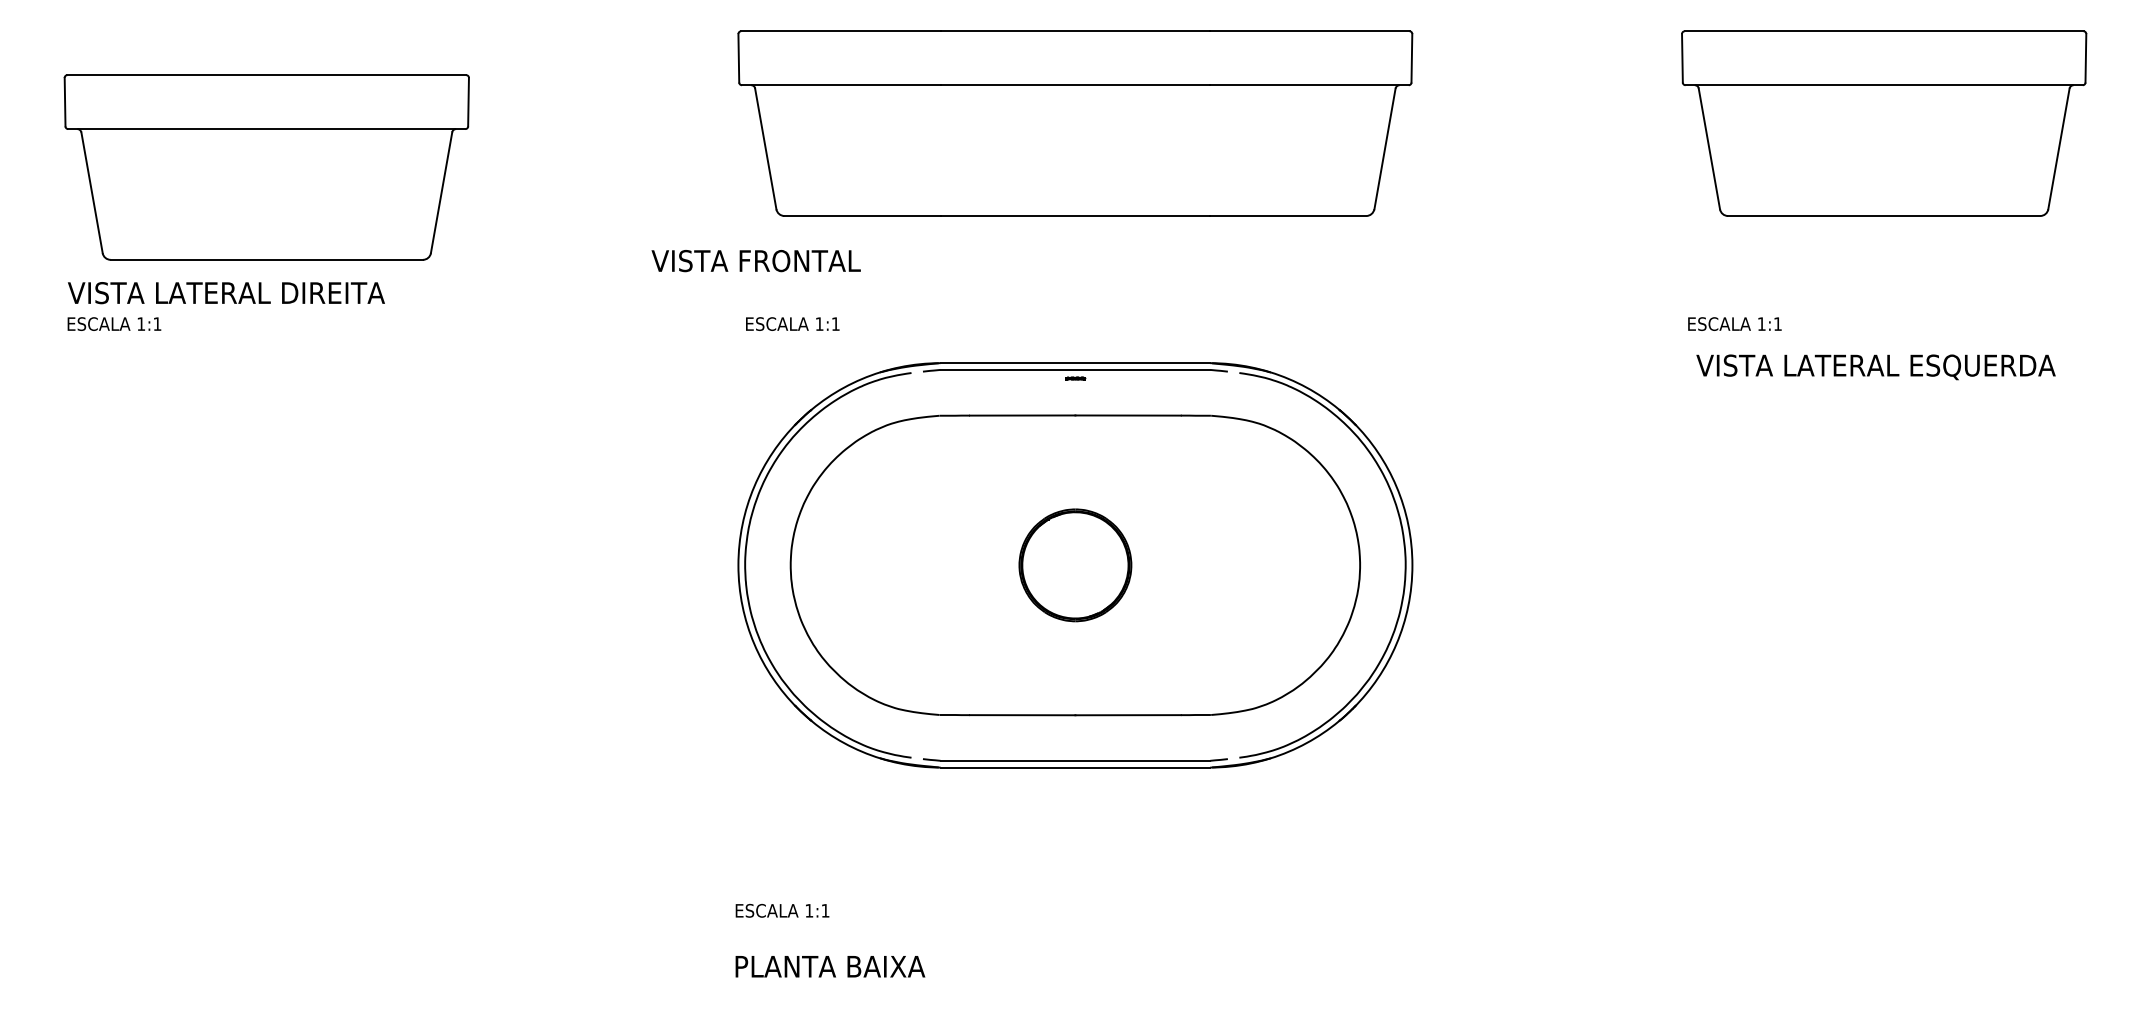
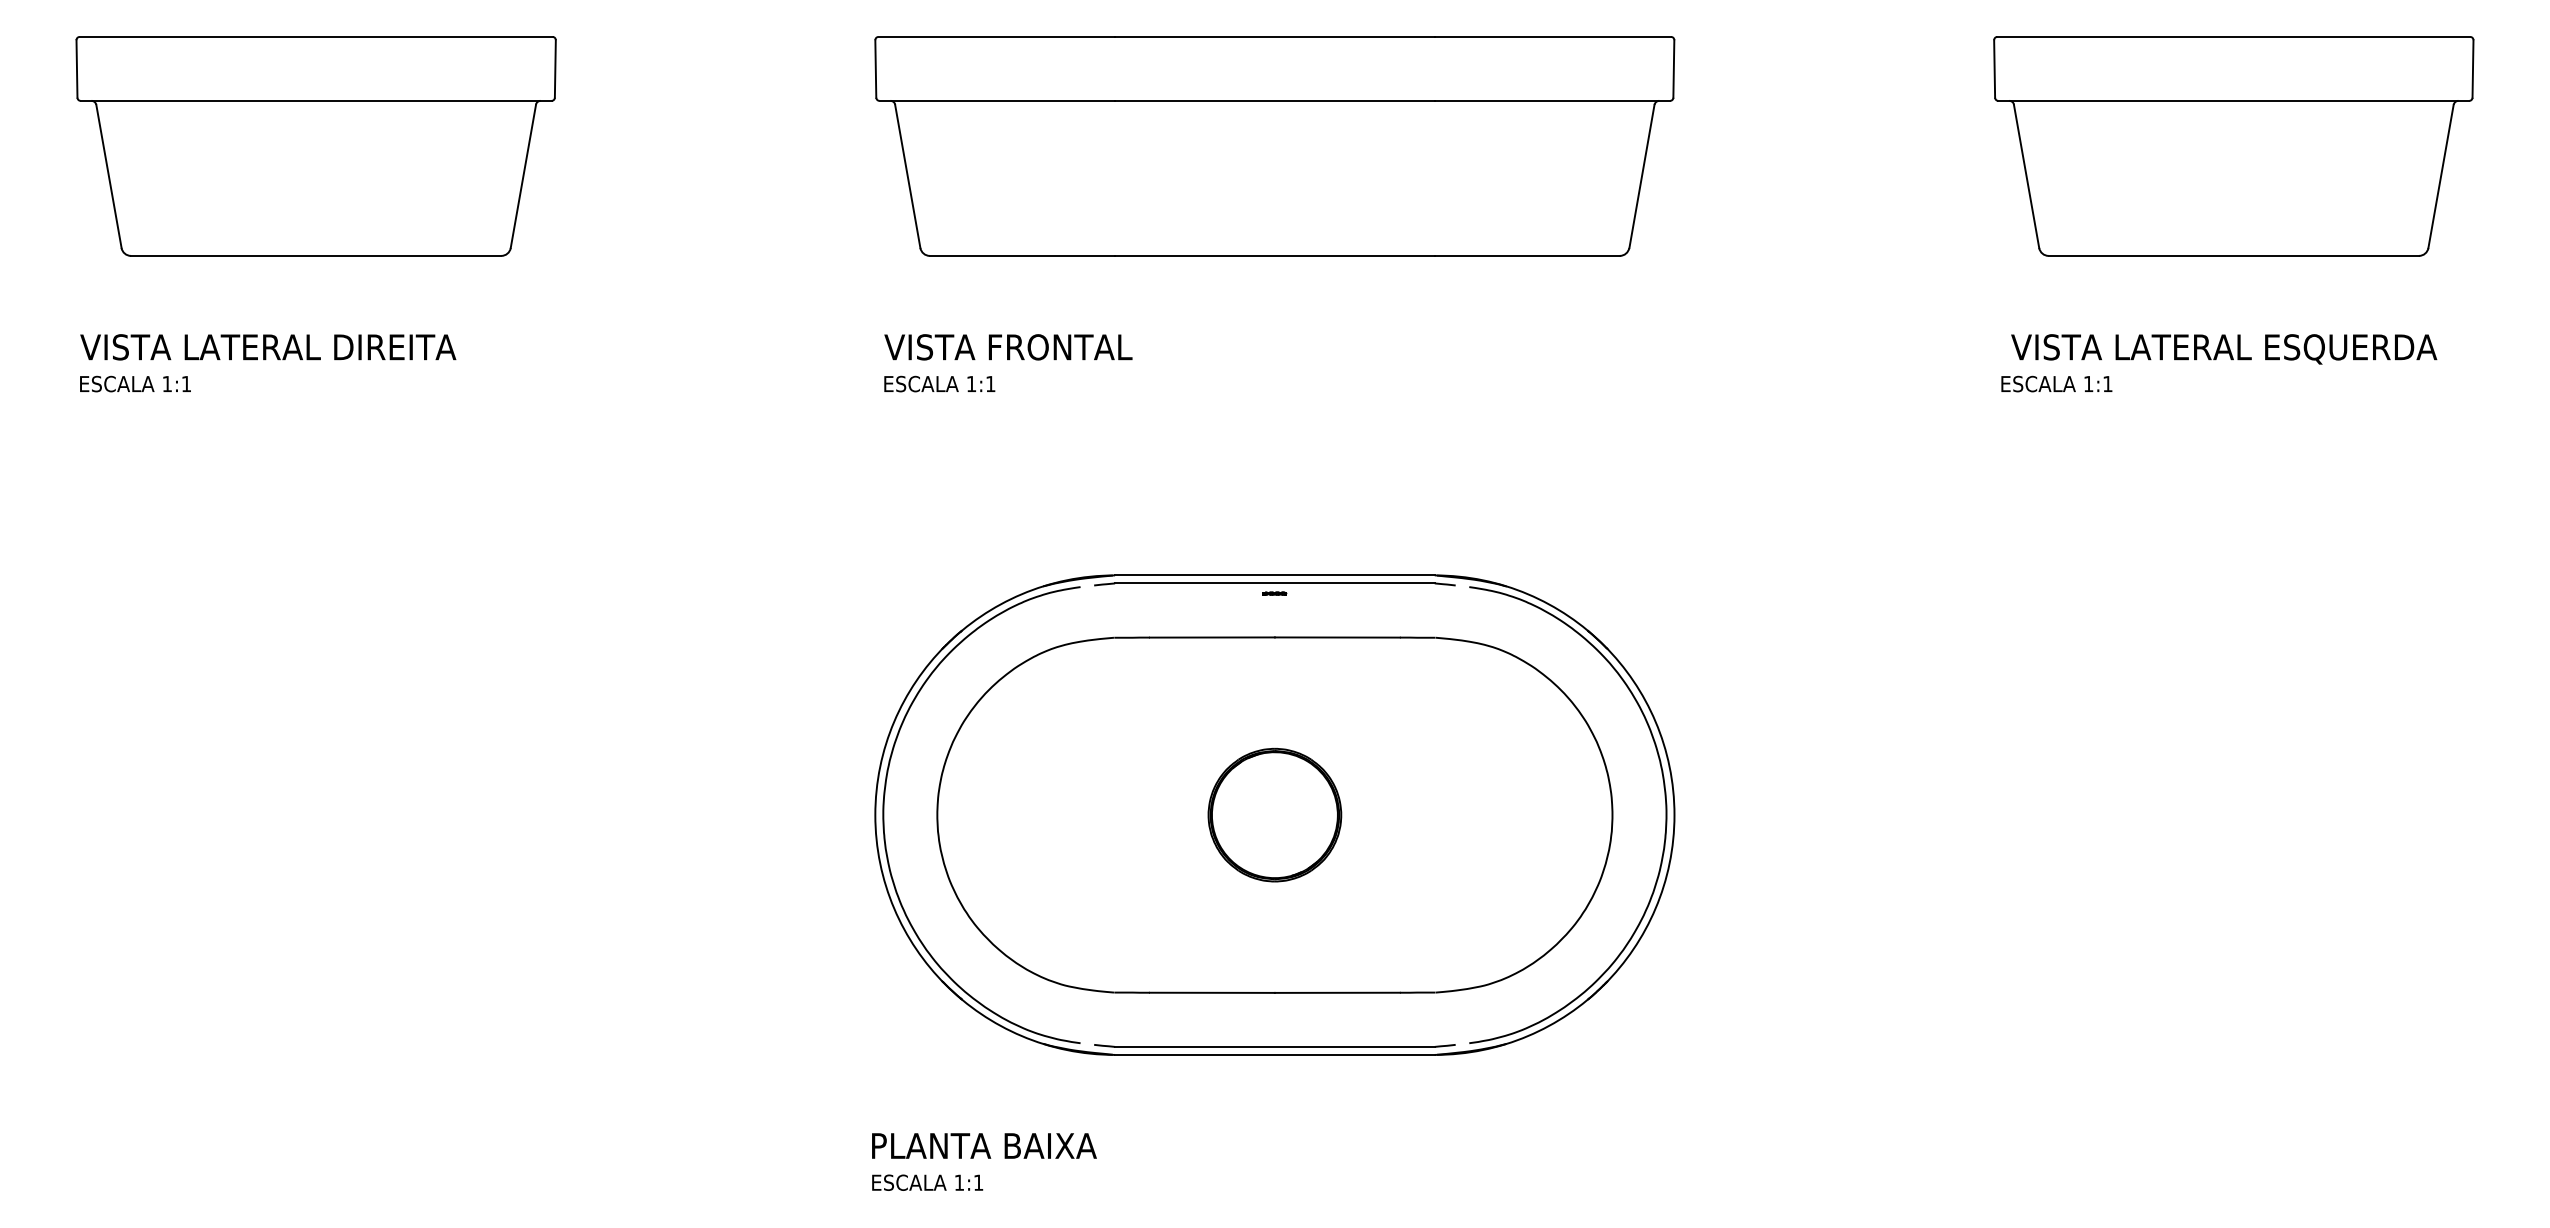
part: (266, 167) -> (315, 146), moved
text: (756, 261) -> (1008, 347), moved
text: (1876, 367) -> (2224, 349), moved
part: (1075, 564) -> (1274, 814), moved
text: (782, 910) -> (927, 1182), moved

